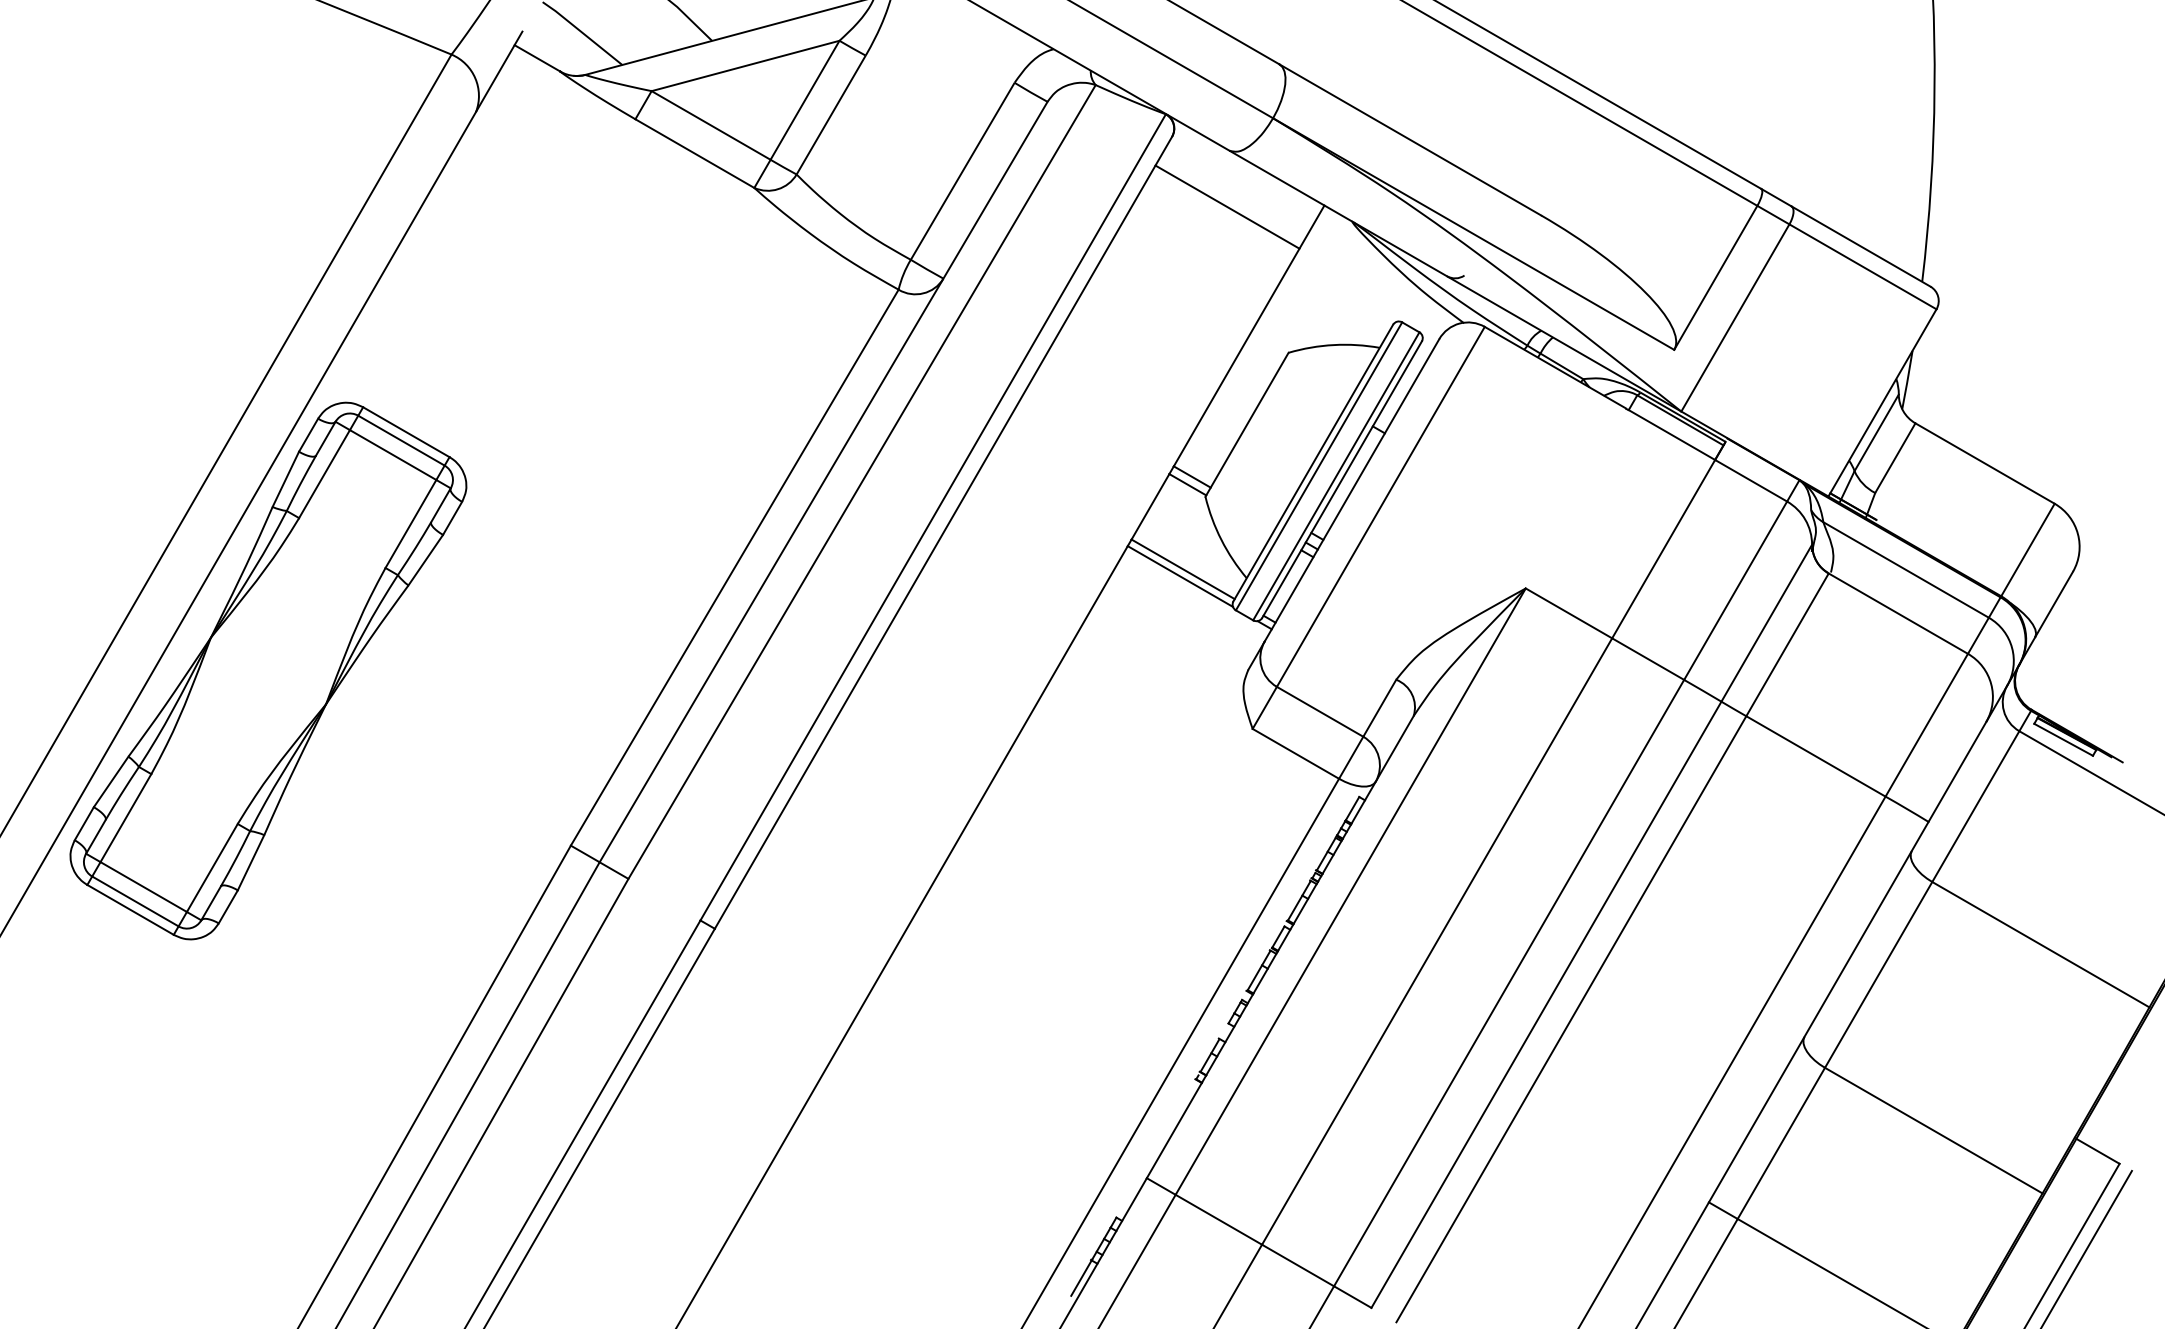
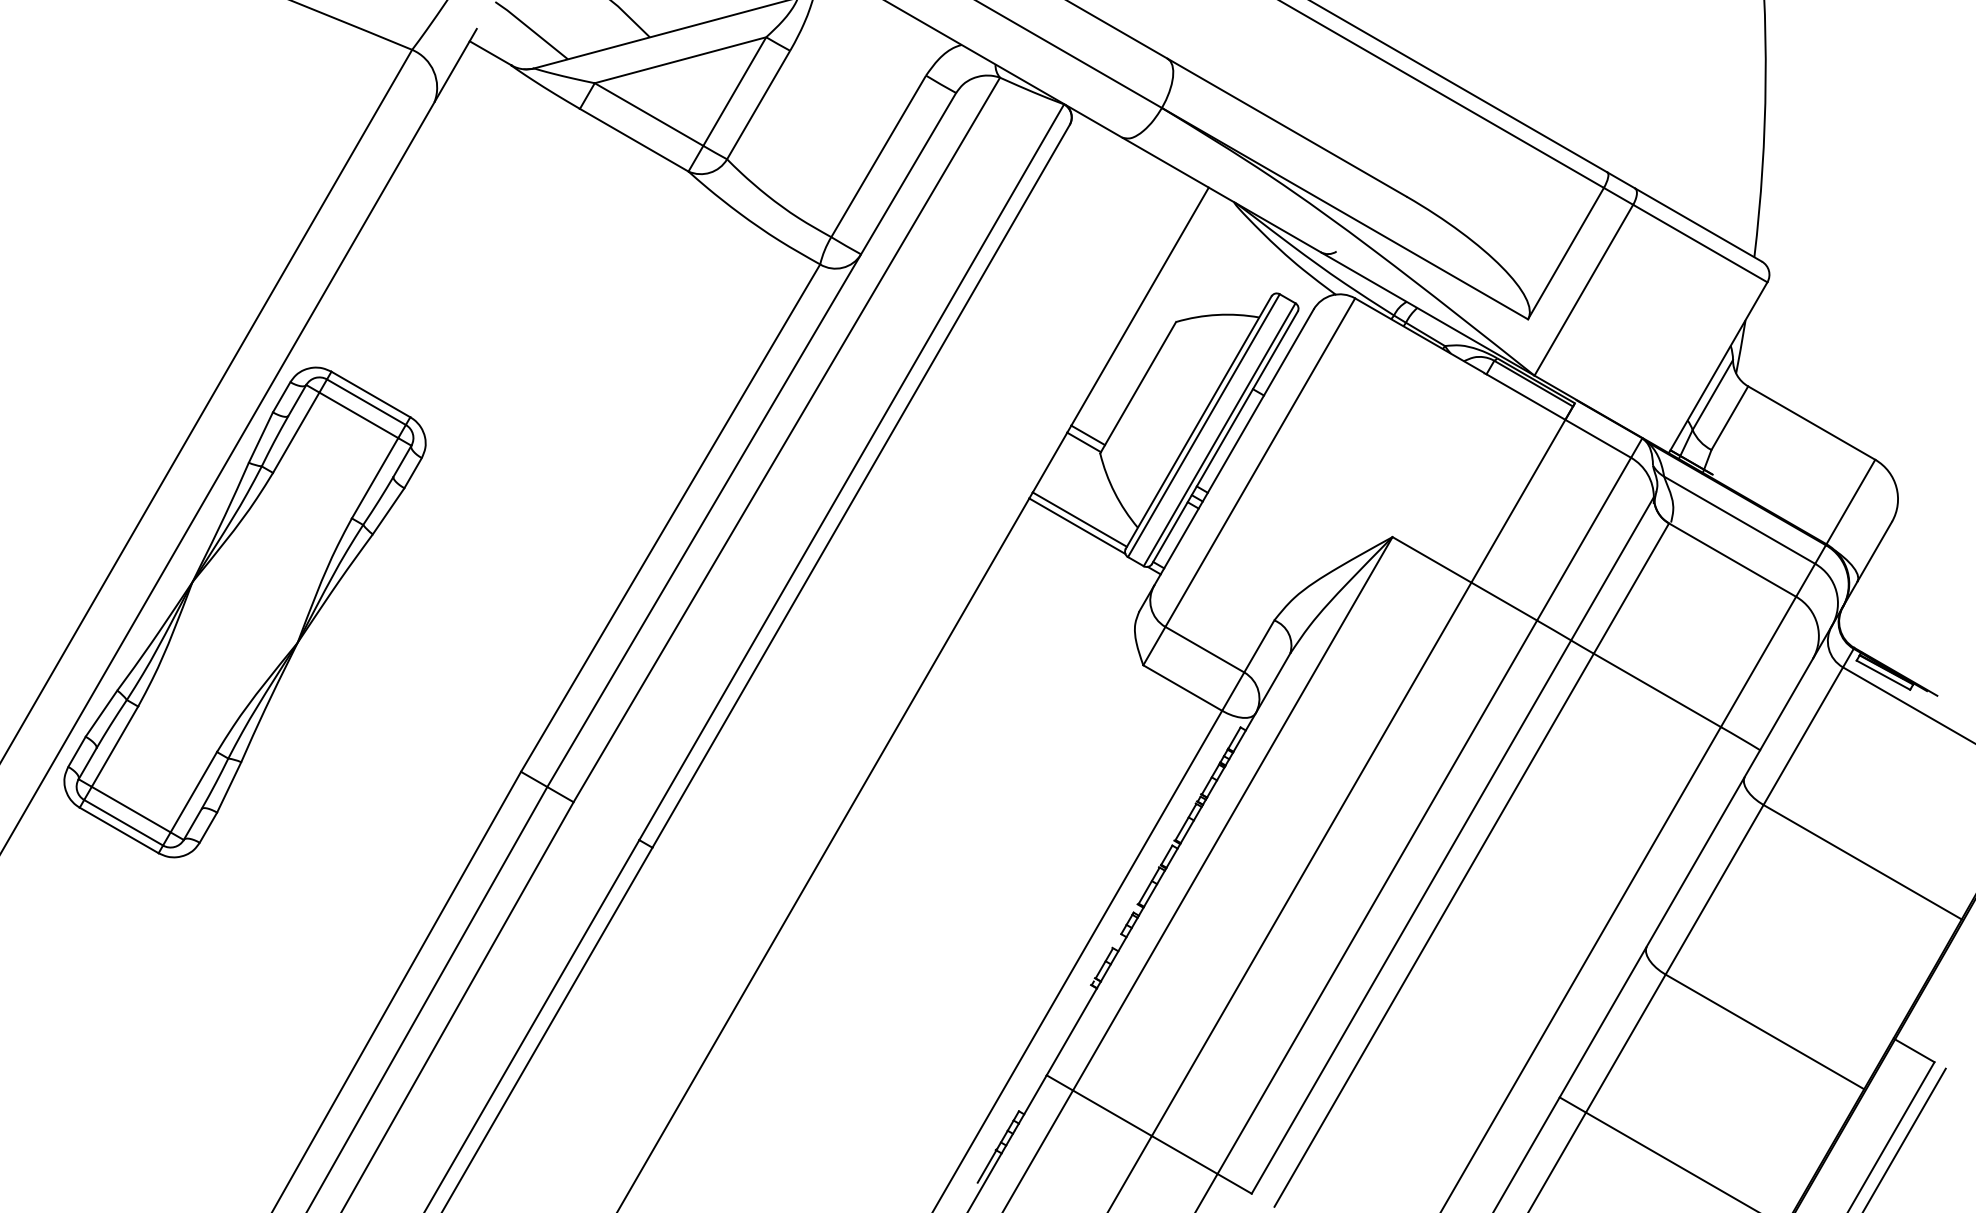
line: (1227, 207) -> (1120, 189), removed

